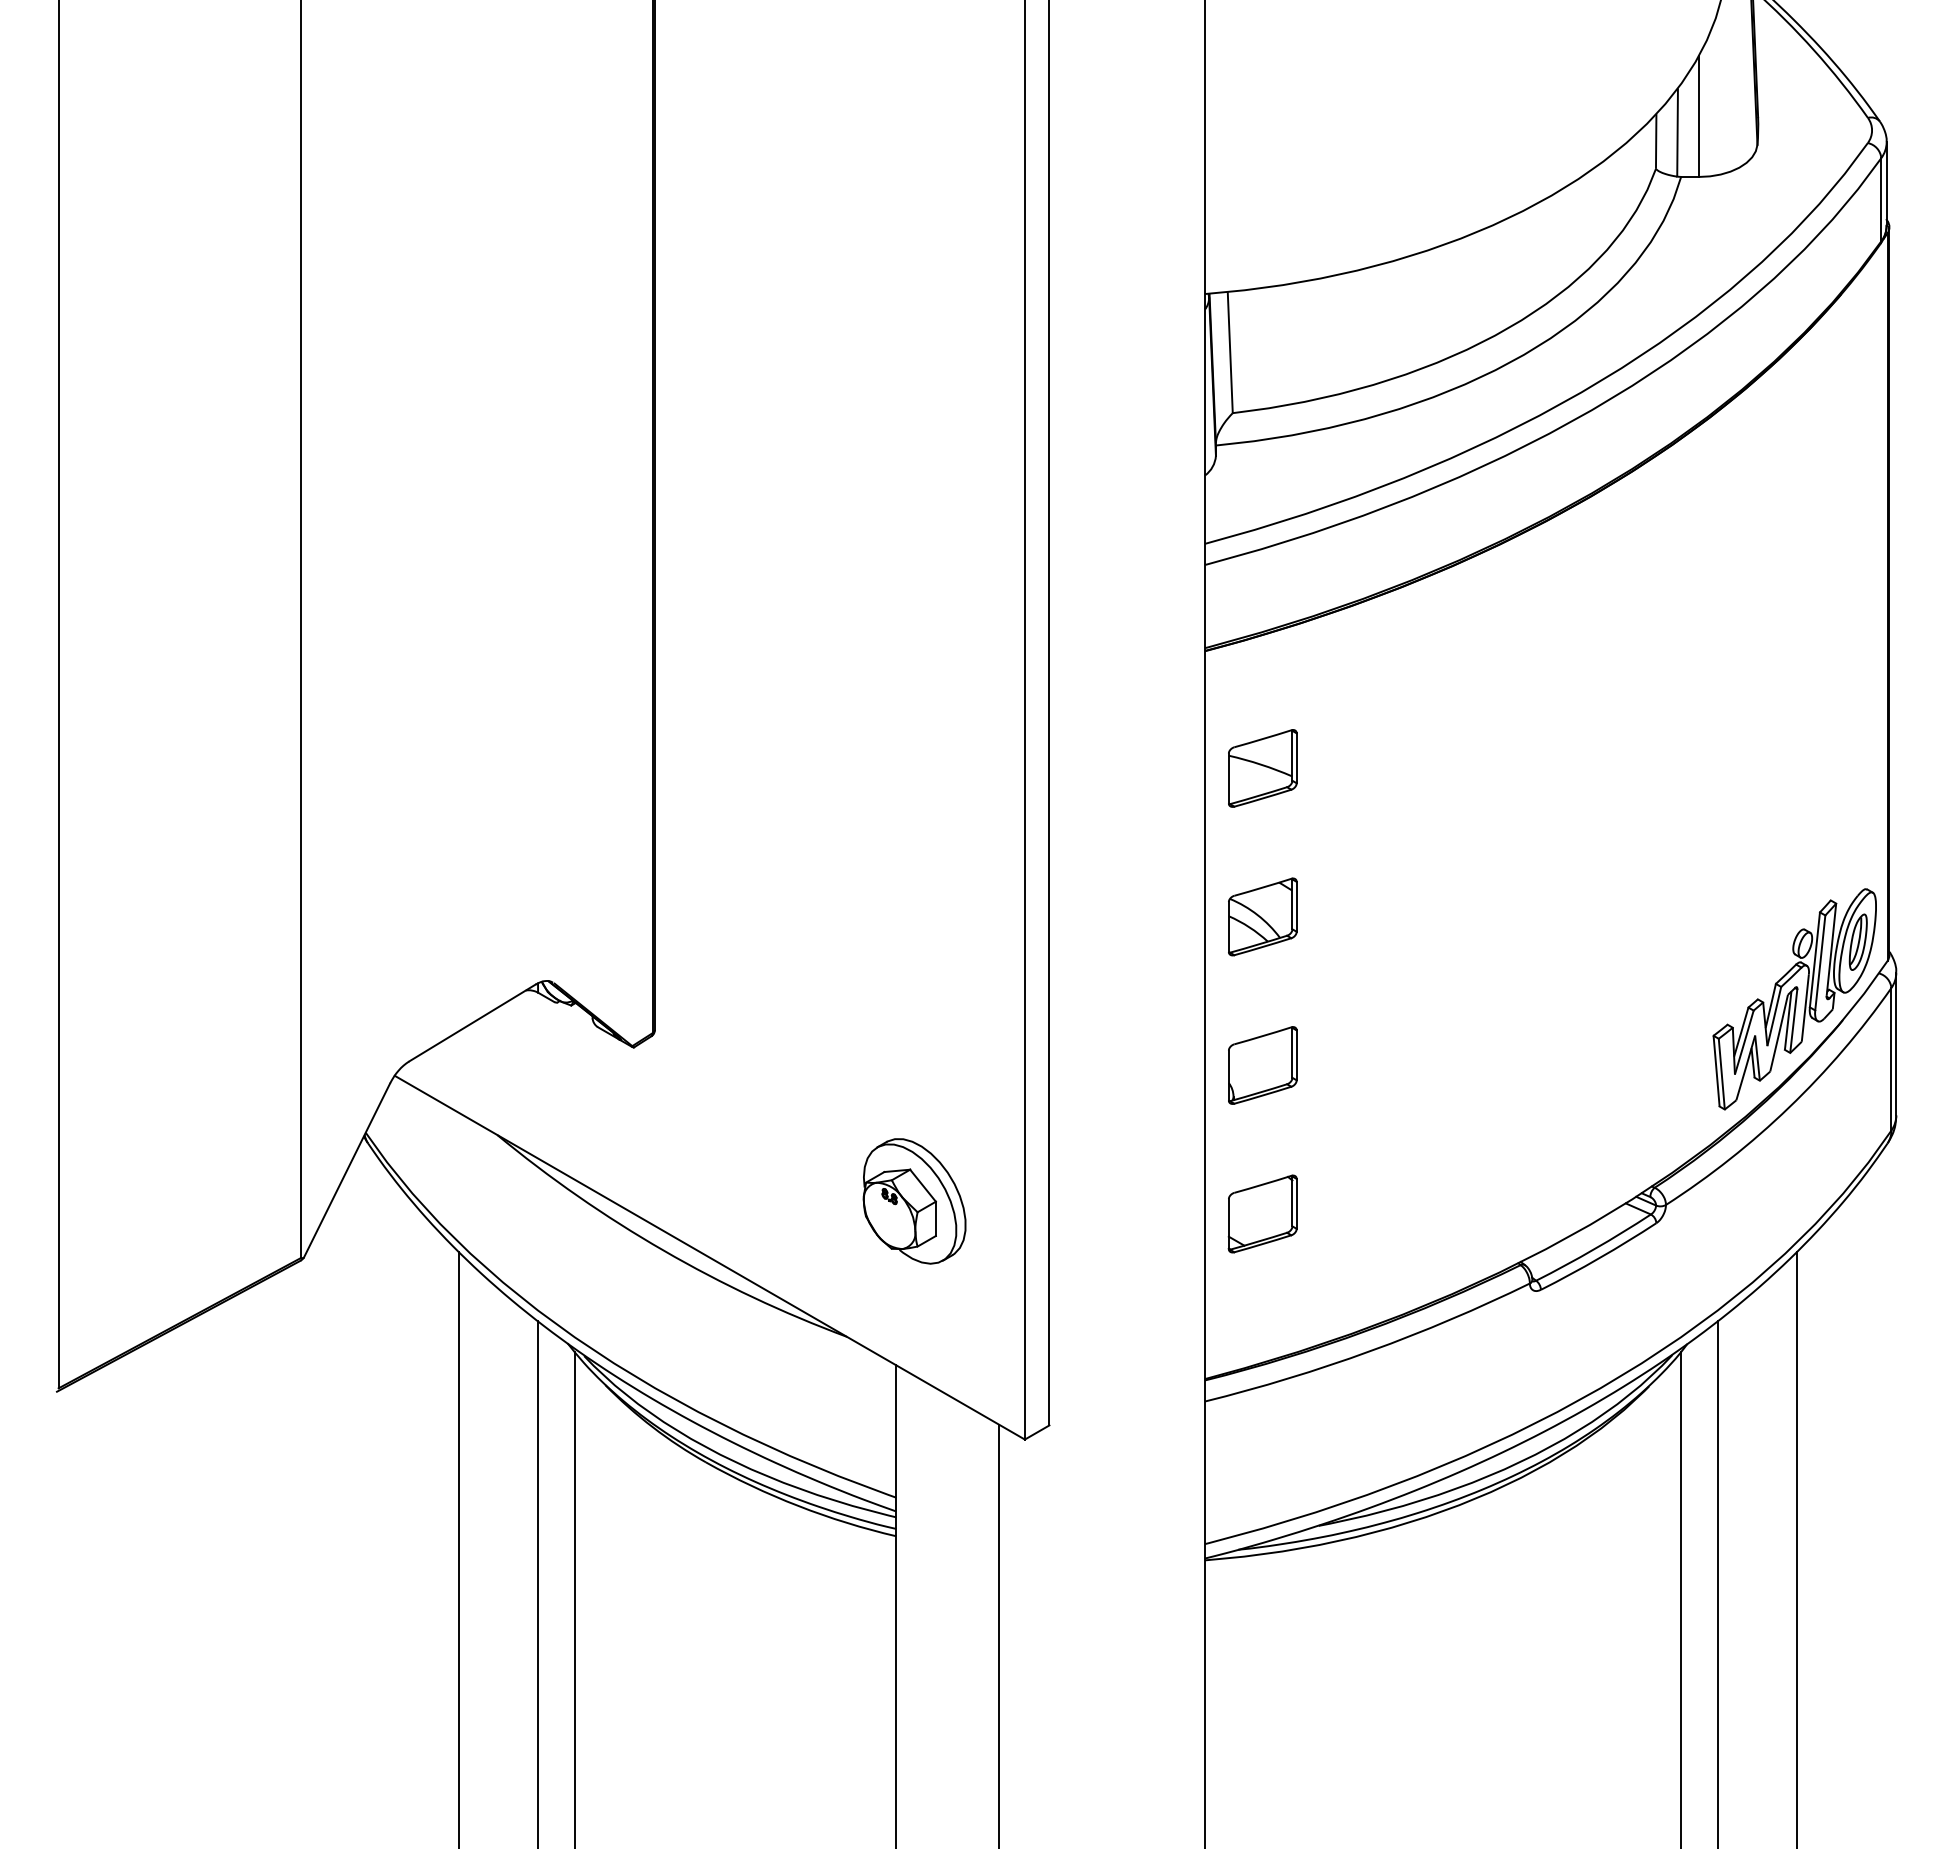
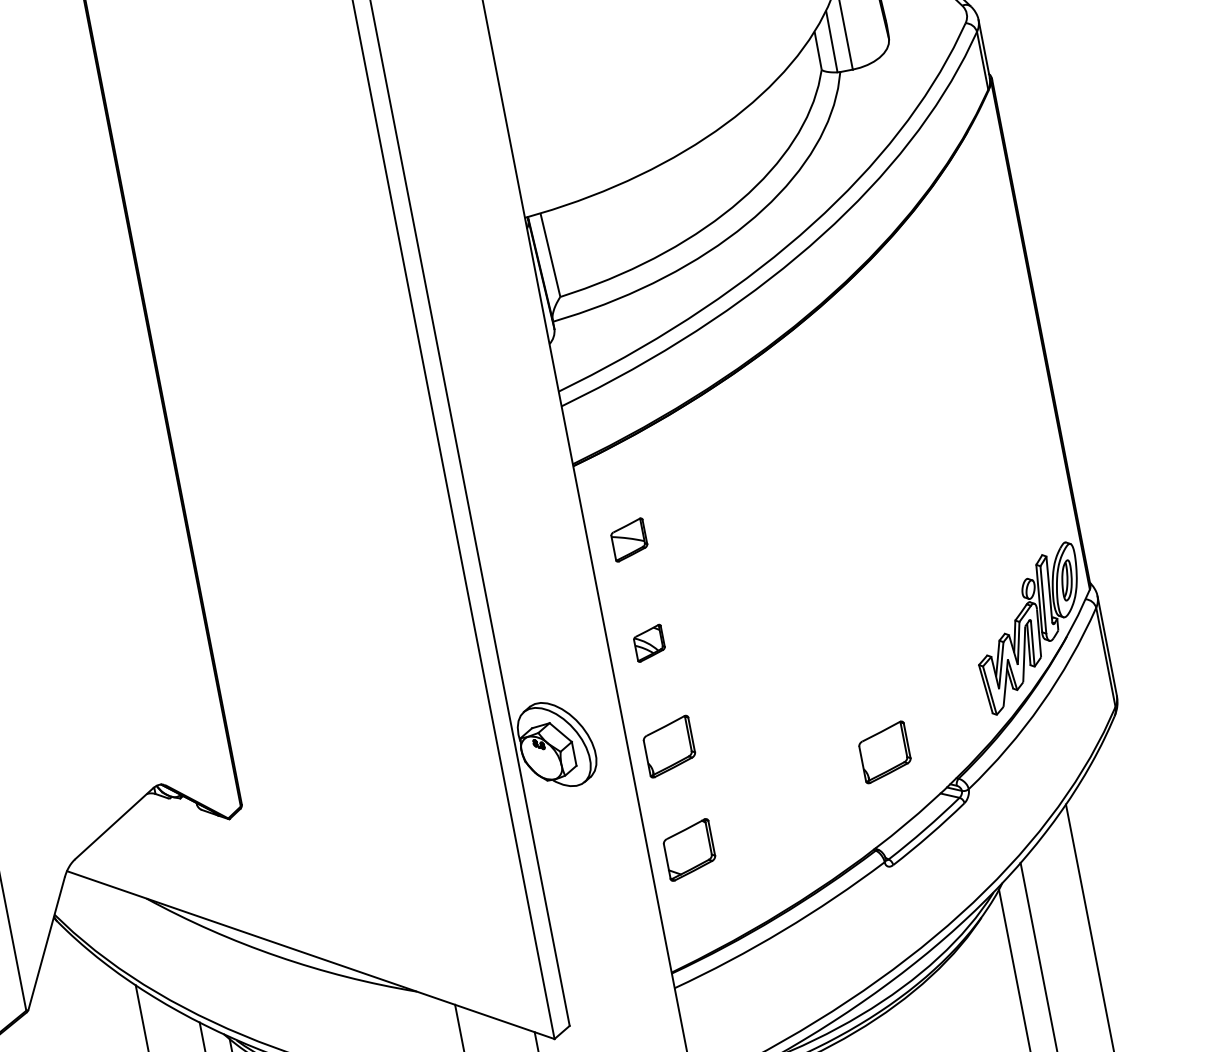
part: (1262, 768) -> (629, 540), size x0.7
part: (1262, 916) -> (649, 643), size x0.6
part: (1559, 1131) -> (884, 752), added
part: (914, 1201) -> (556, 744), moved

